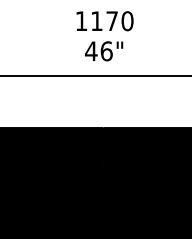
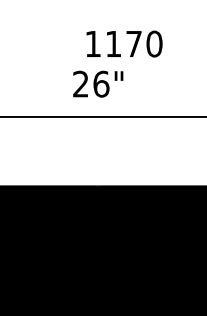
text: (104, 21) -> (123, 44), moved
text: (91, 51) -> (81, 84), 46" -> 26"

